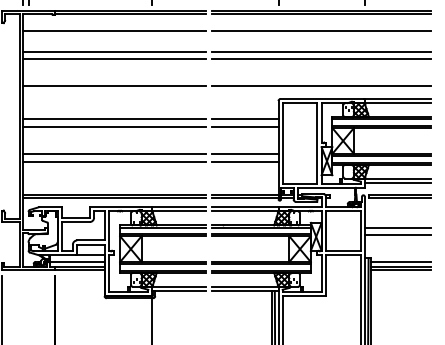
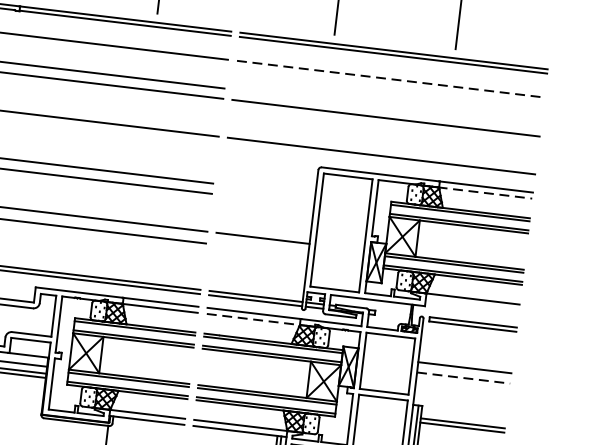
line: (322, 31) -> (391, 79), solid -> dashed
line: (321, 51) -> (387, 107), removed
line: (397, 103) -> (485, 193), solid -> dashed
line: (245, 119) -> (268, 190), removed
line: (245, 126) -> (267, 200), removed
line: (245, 162) -> (261, 250), removed
line: (397, 182) -> (471, 304), removed
line: (245, 211) -> (253, 319), solid -> dashed
line: (398, 234) -> (464, 377), solid -> dashed
line: (400, 261) -> (462, 415), removed

